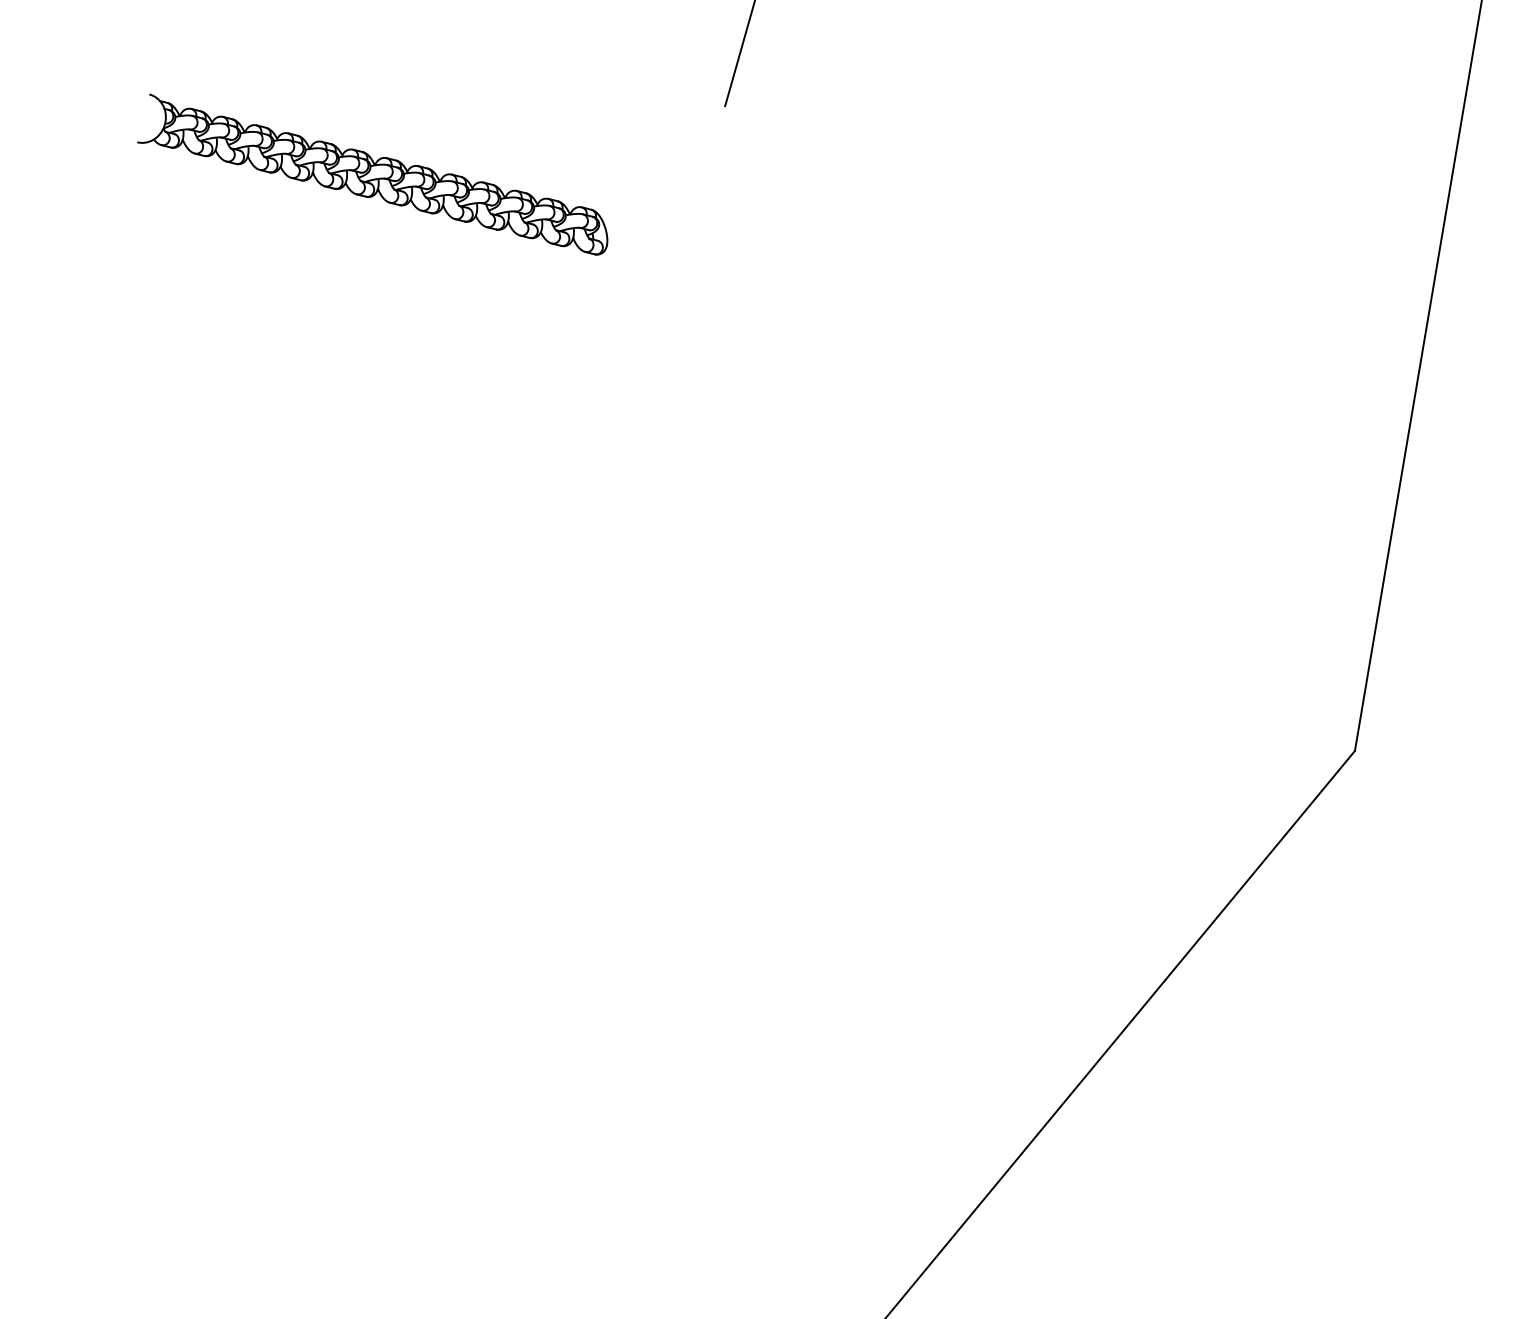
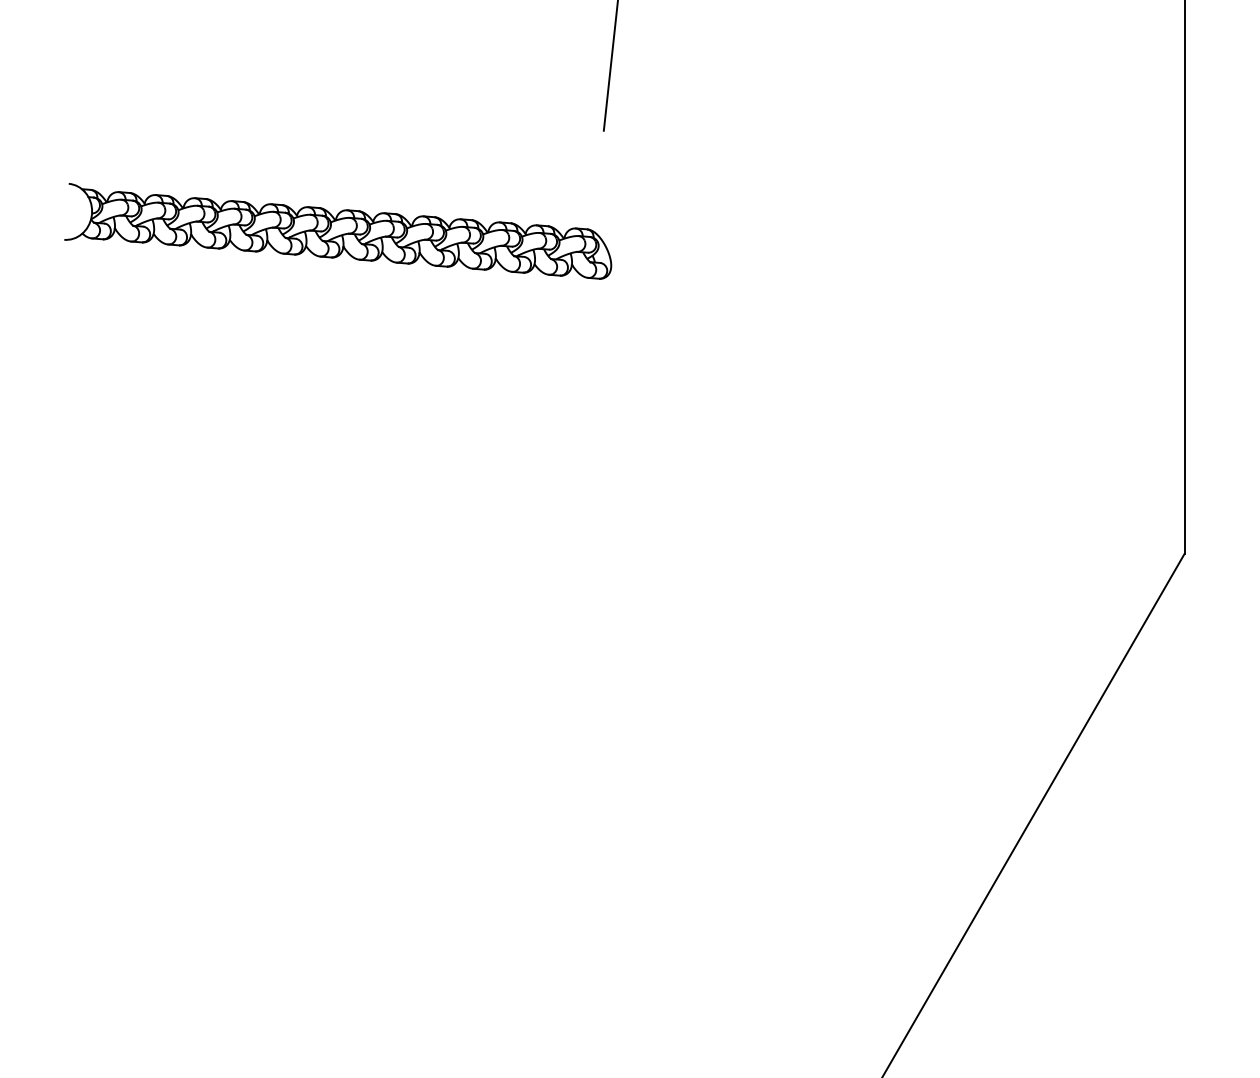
part: (375, 175) -> (338, 231), size x1.43

